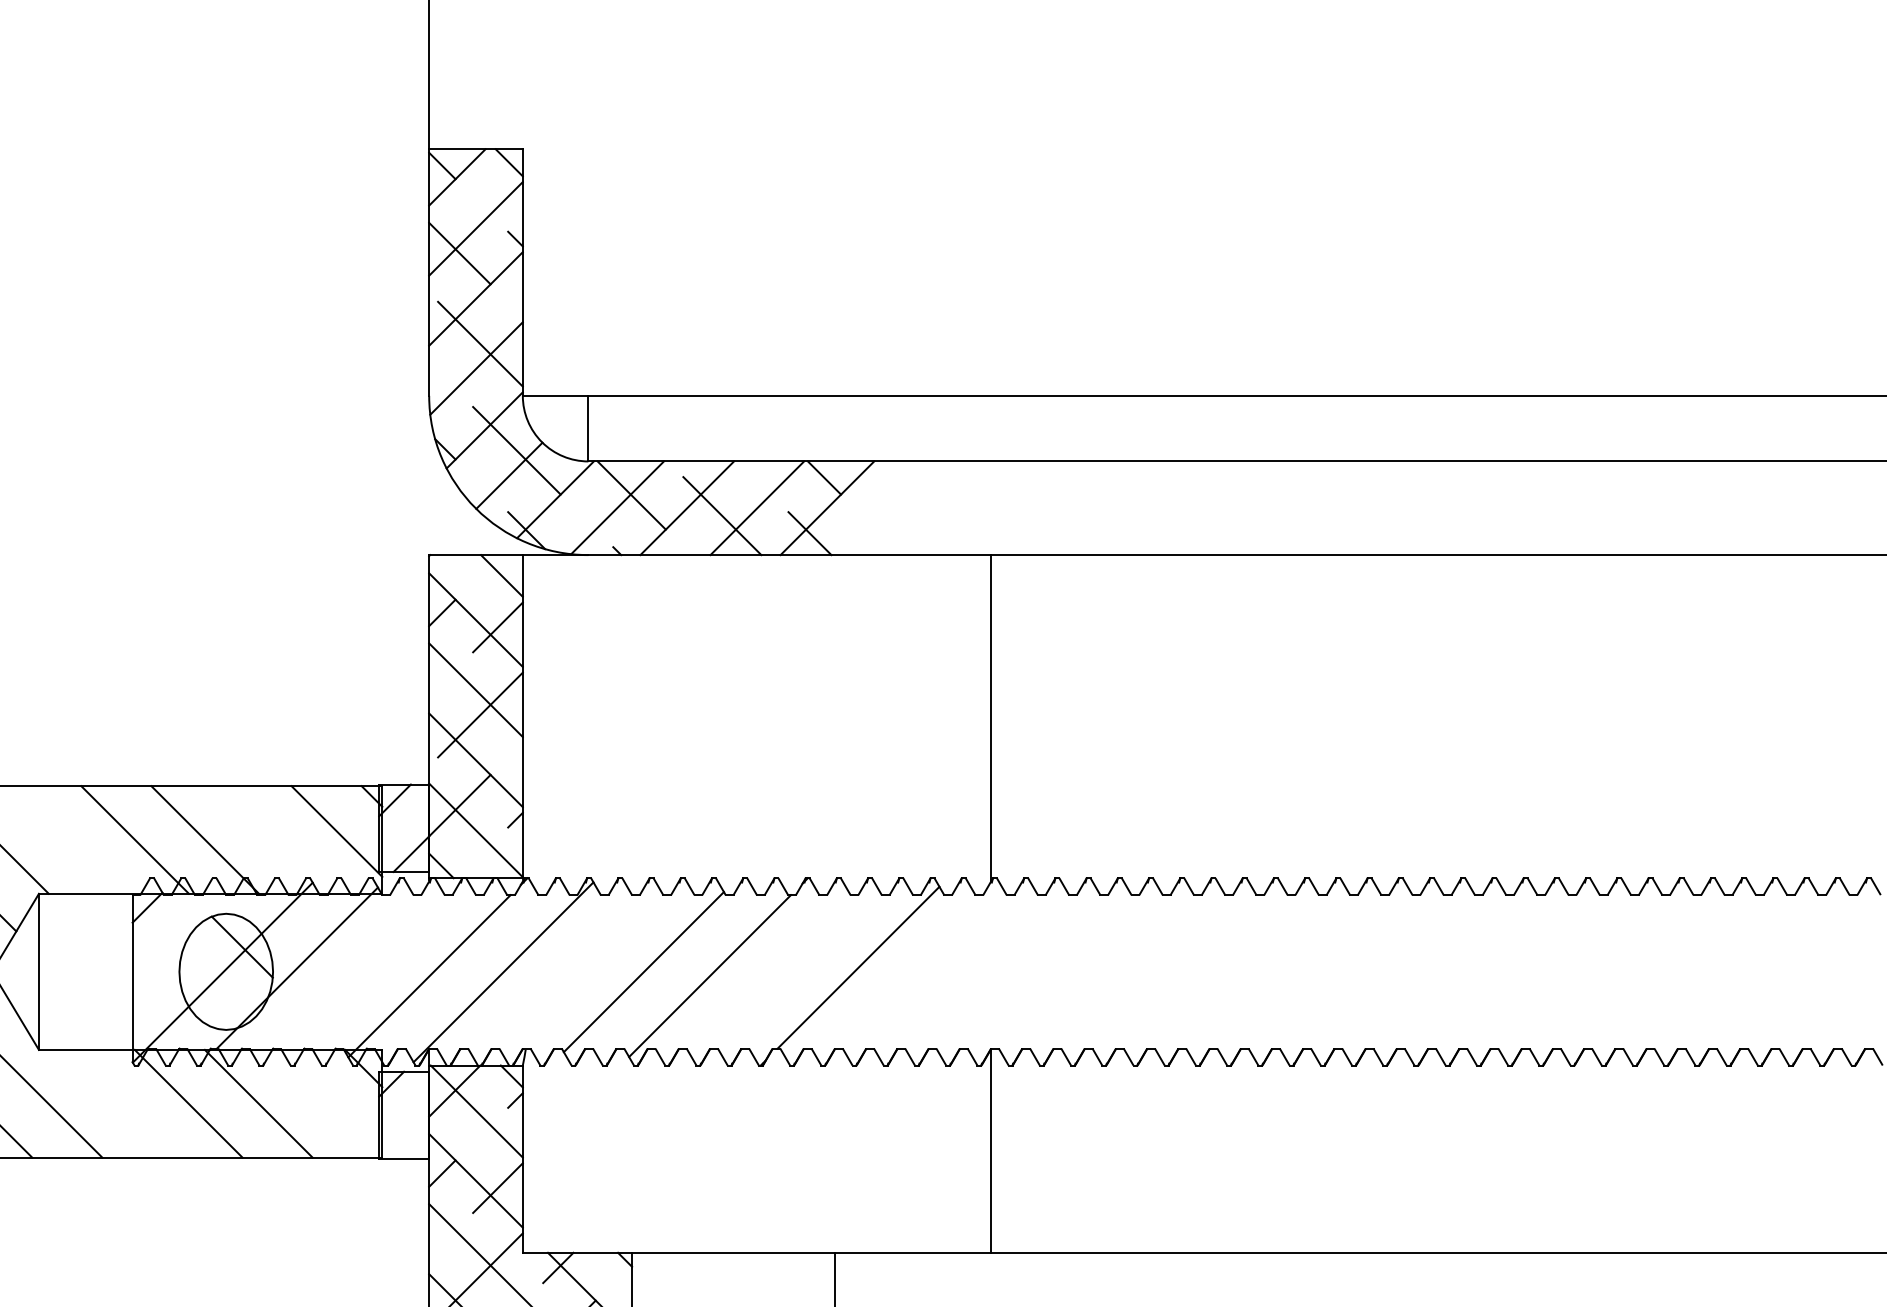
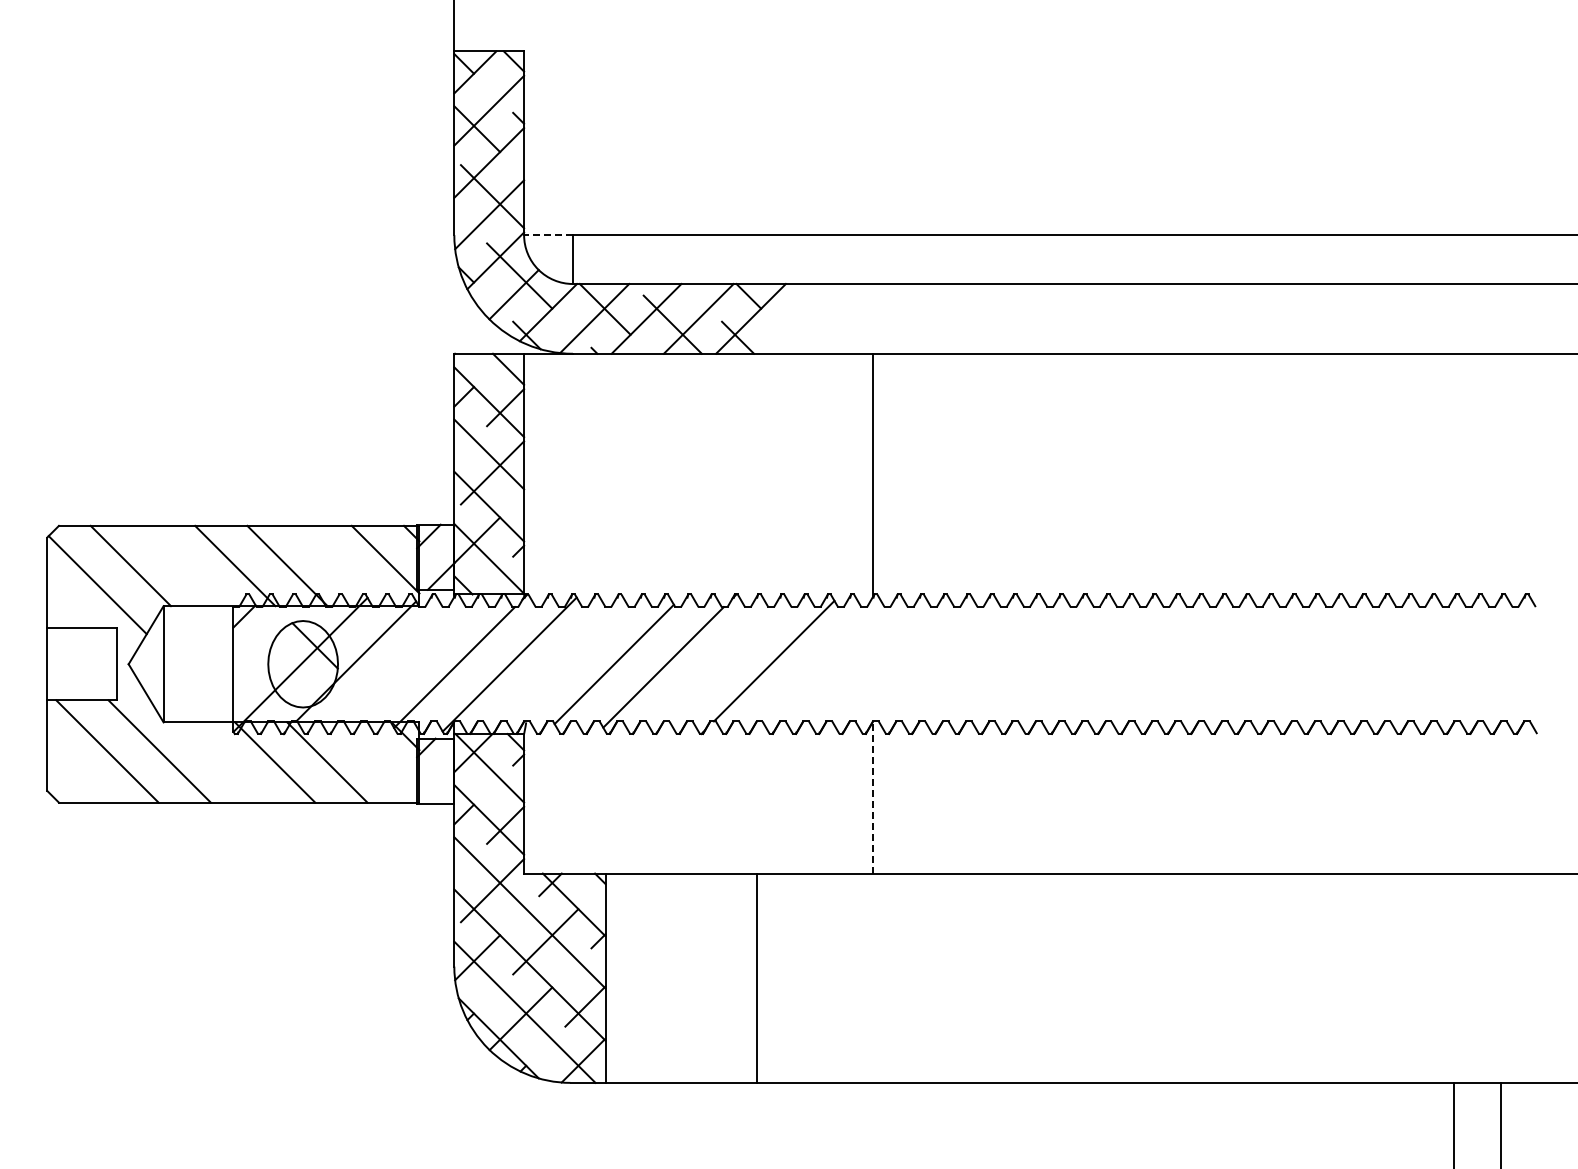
line: (555, 396) -> (548, 235), solid -> dashed
line: (990, 1150) -> (872, 797), solid -> dashed

